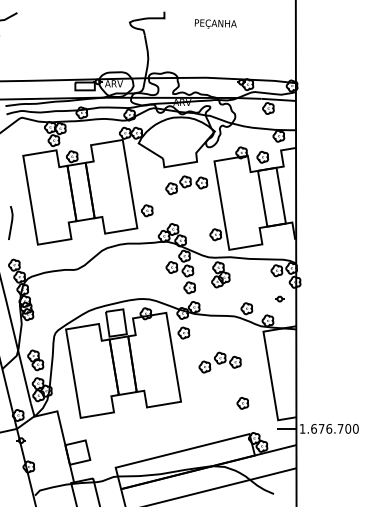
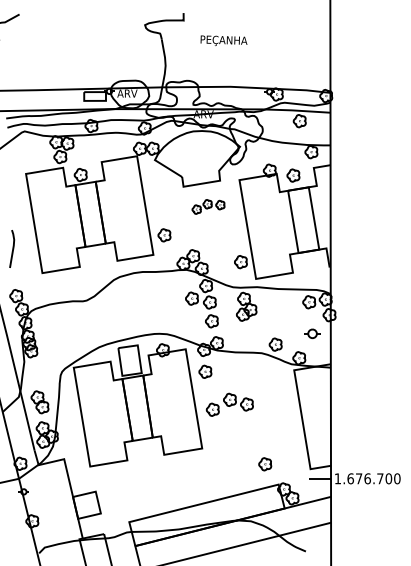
text: (215, 23) -> (223, 40), moved
part: (186, 184) -> (208, 206), size x0.7
part: (279, 298) -> (312, 333), size x1.6
part: (219, 362) -> (229, 404), moved
part: (243, 403) -> (265, 464), moved

